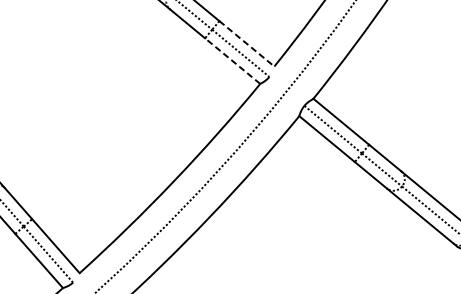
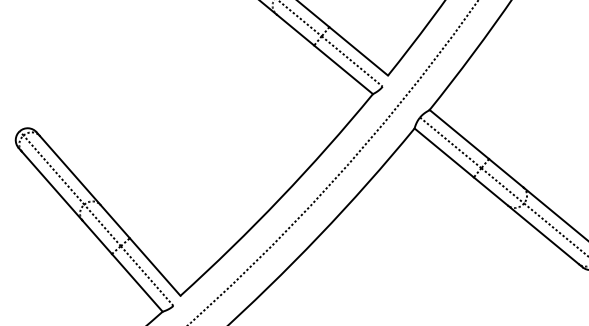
line: (247, 43) -> (359, 51), dashed -> solid
line: (232, 60) -> (343, 69), dashed -> solid

